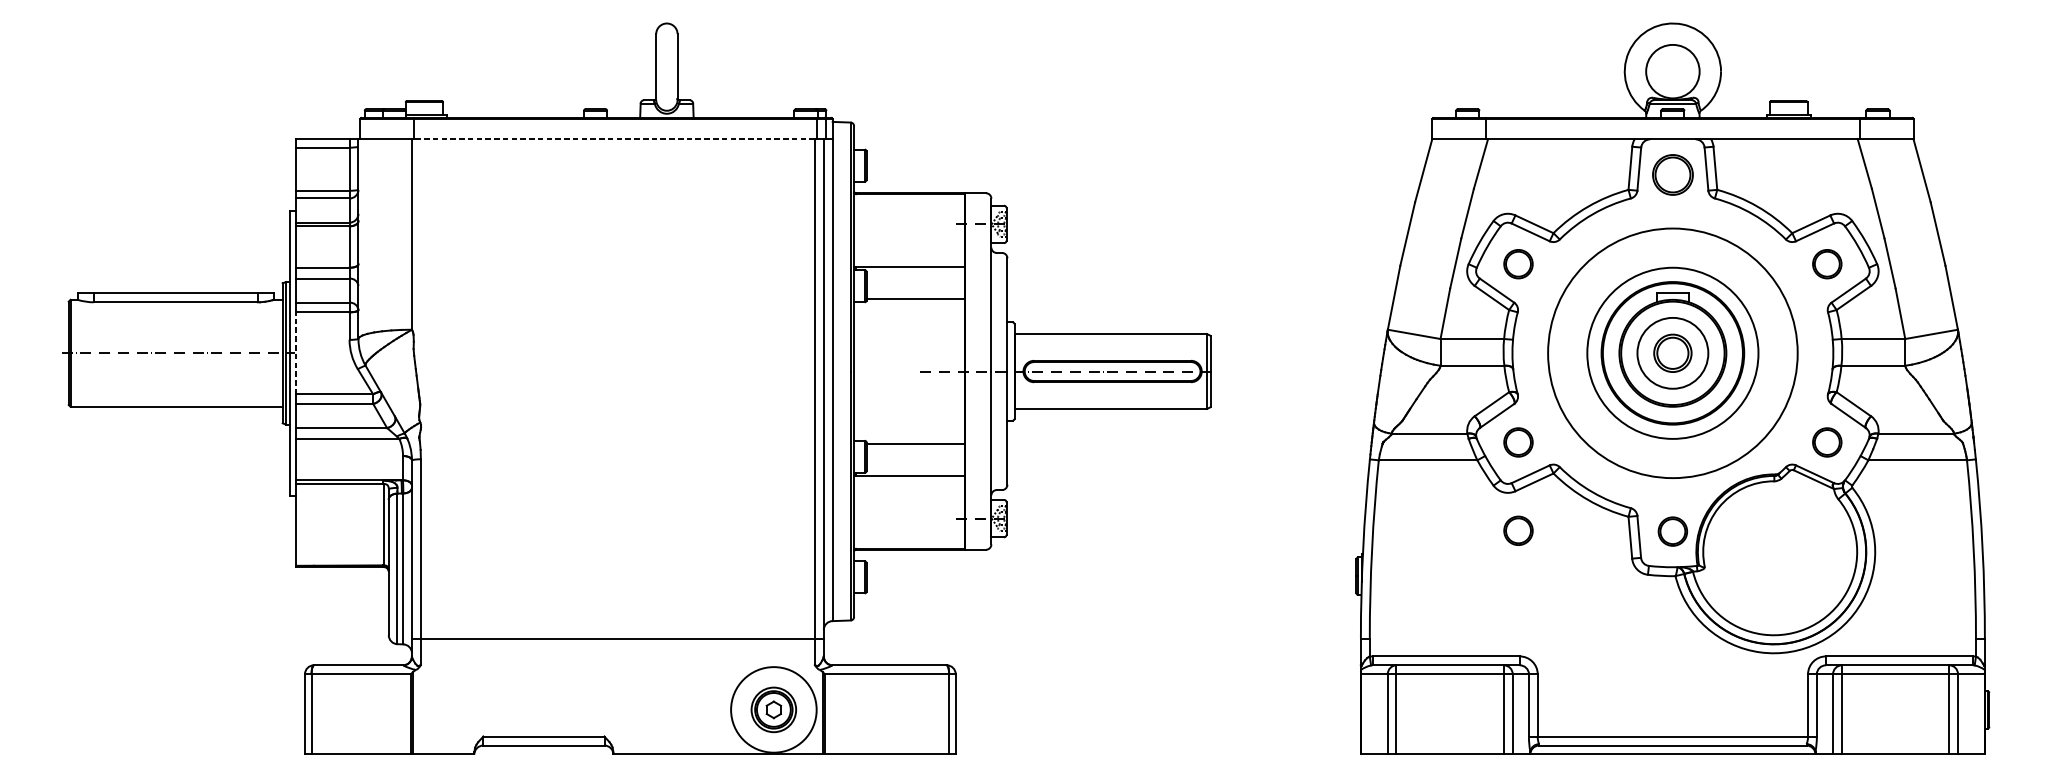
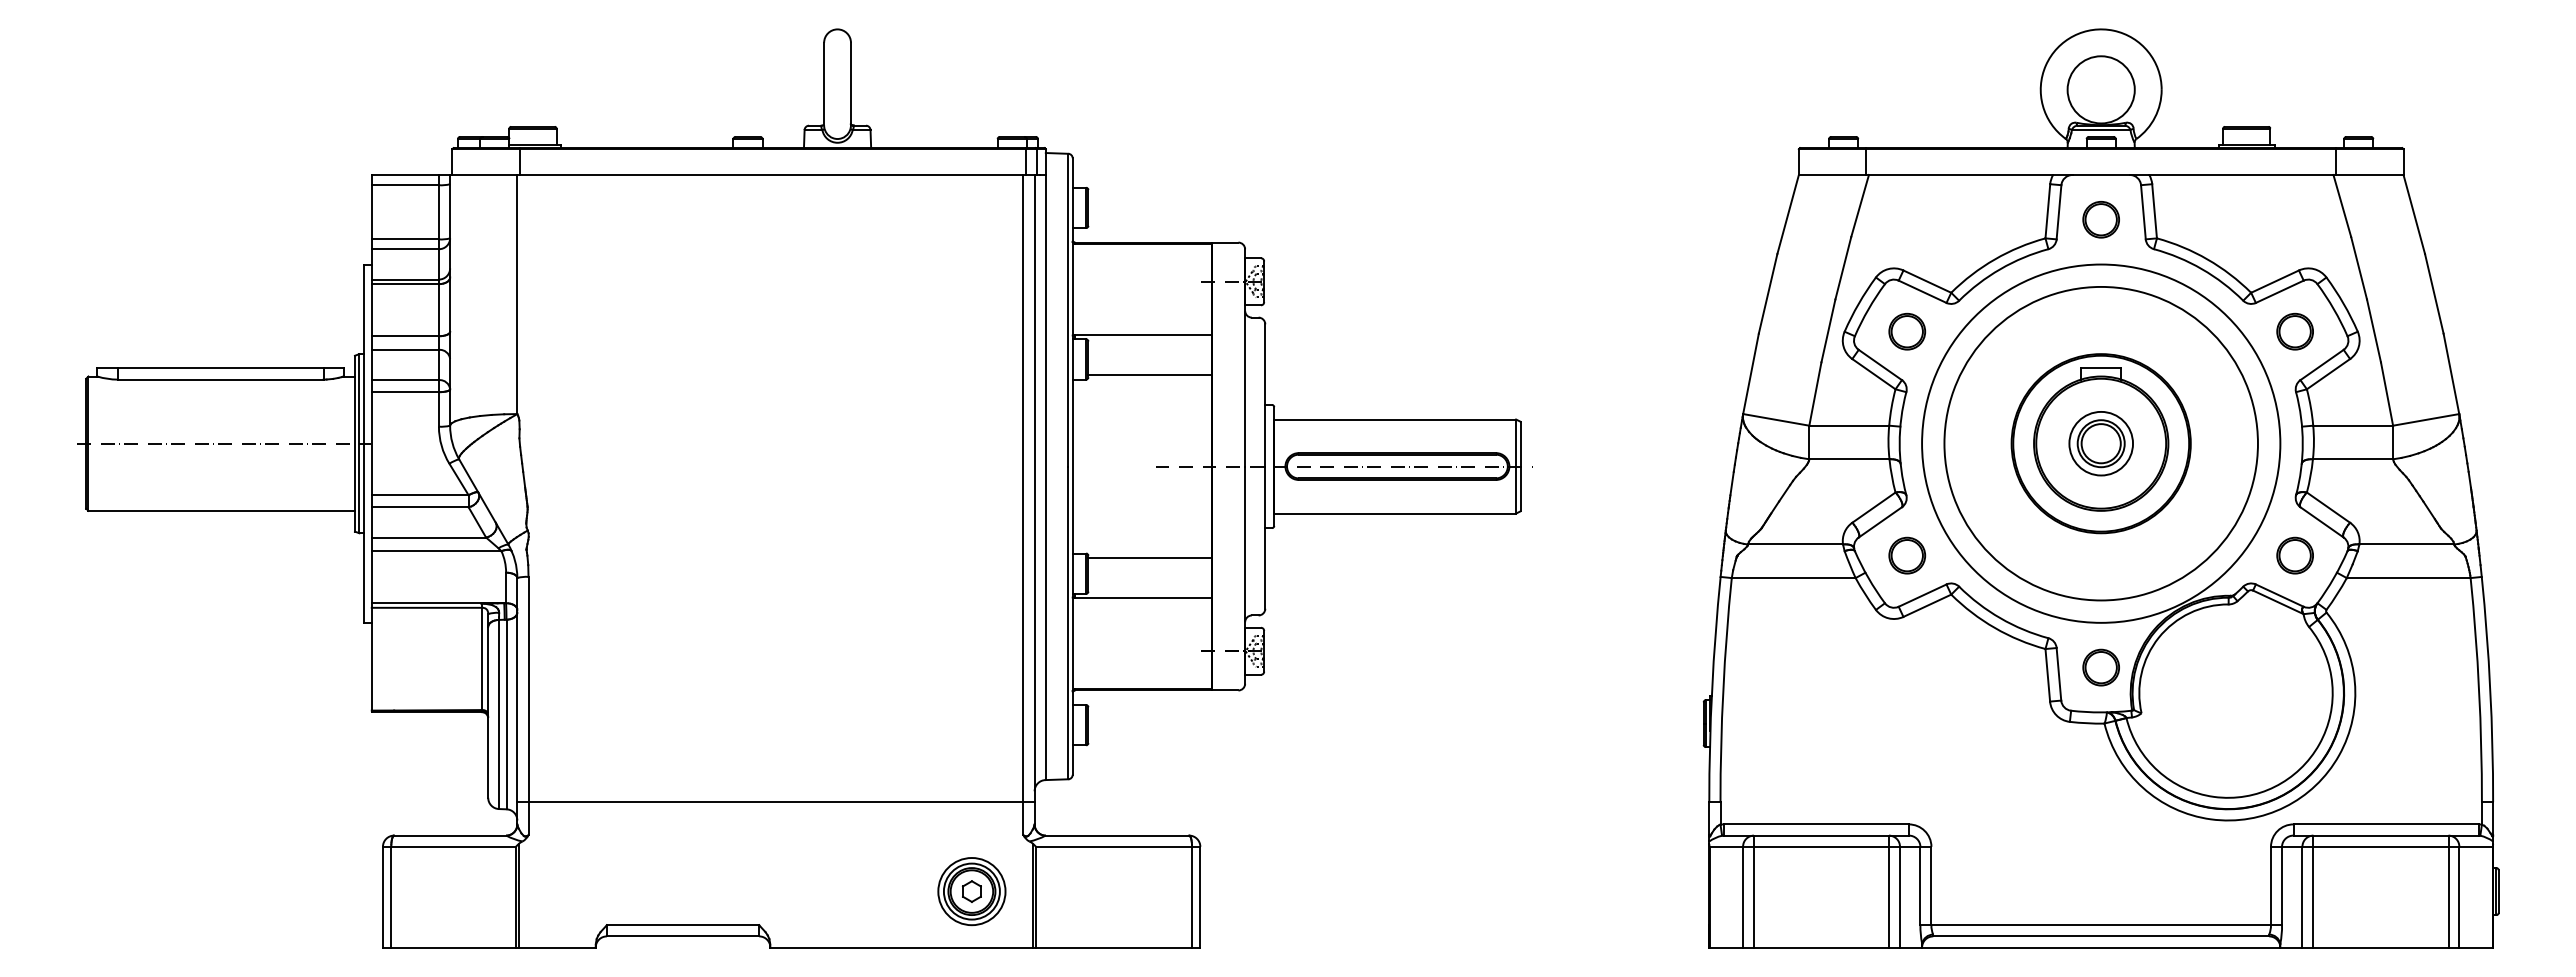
line: (614, 139) -> (771, 174), dashed -> solid
part: (1672, 174) -> (2100, 219), size x0.71
line: (295, 353) -> (371, 443), dashed -> solid
circle: (1673, 353) -> (2101, 443), size x0.71
circle: (1673, 353) -> (2101, 443), size x1.67
part: (1518, 530) -> (1907, 666), removed
circle: (773, 709) -> (971, 891), size x0.62

